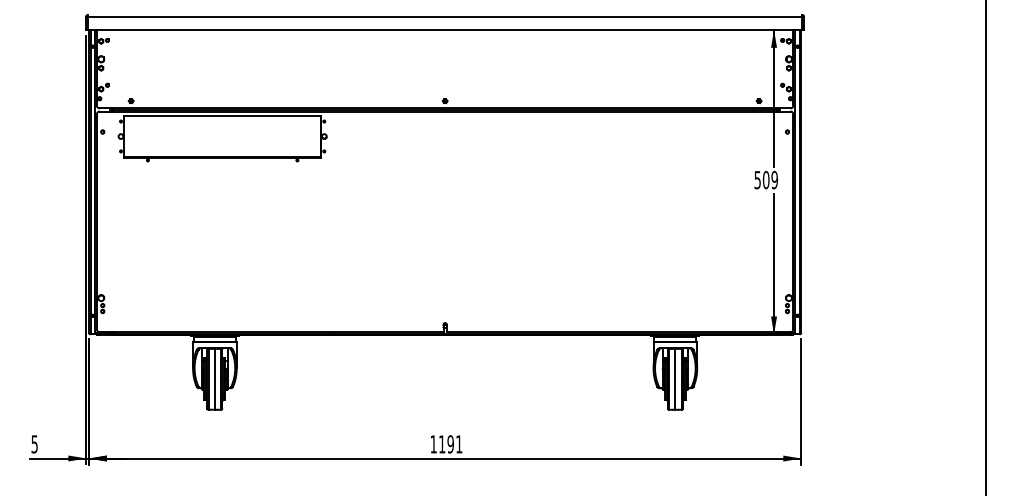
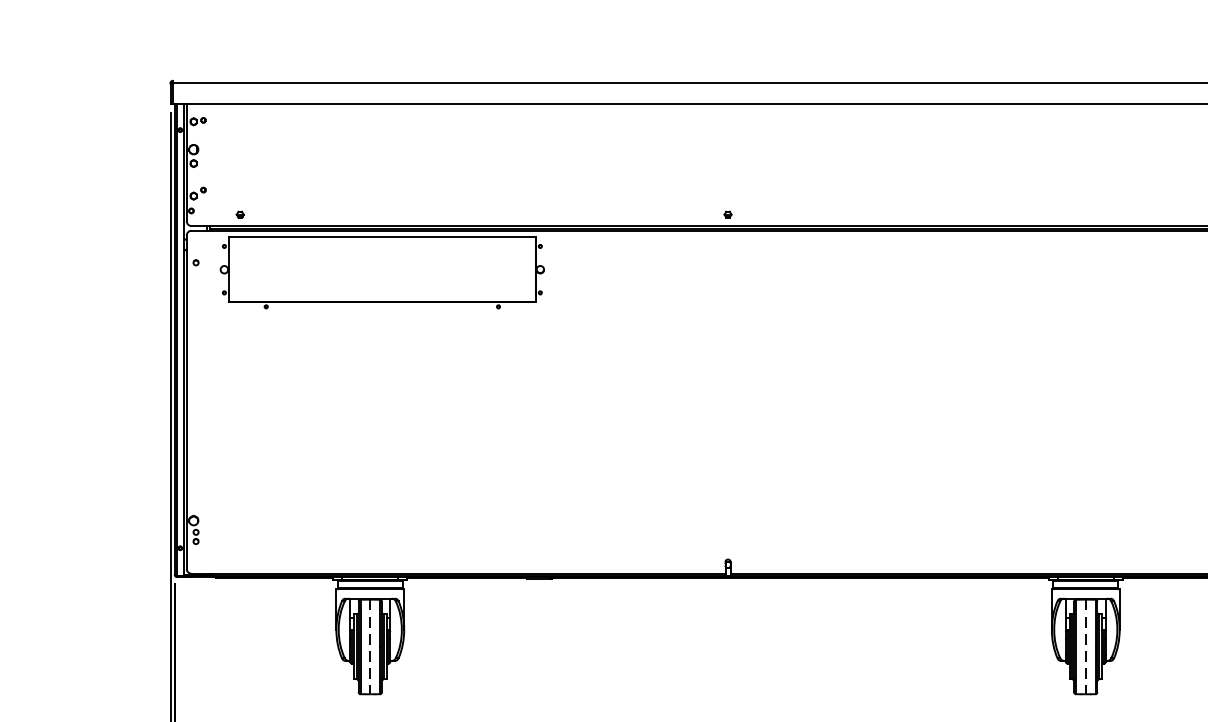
line: (214, 379) -> (369, 647), solid -> dashed
line: (675, 379) -> (1085, 647), solid -> dashed

